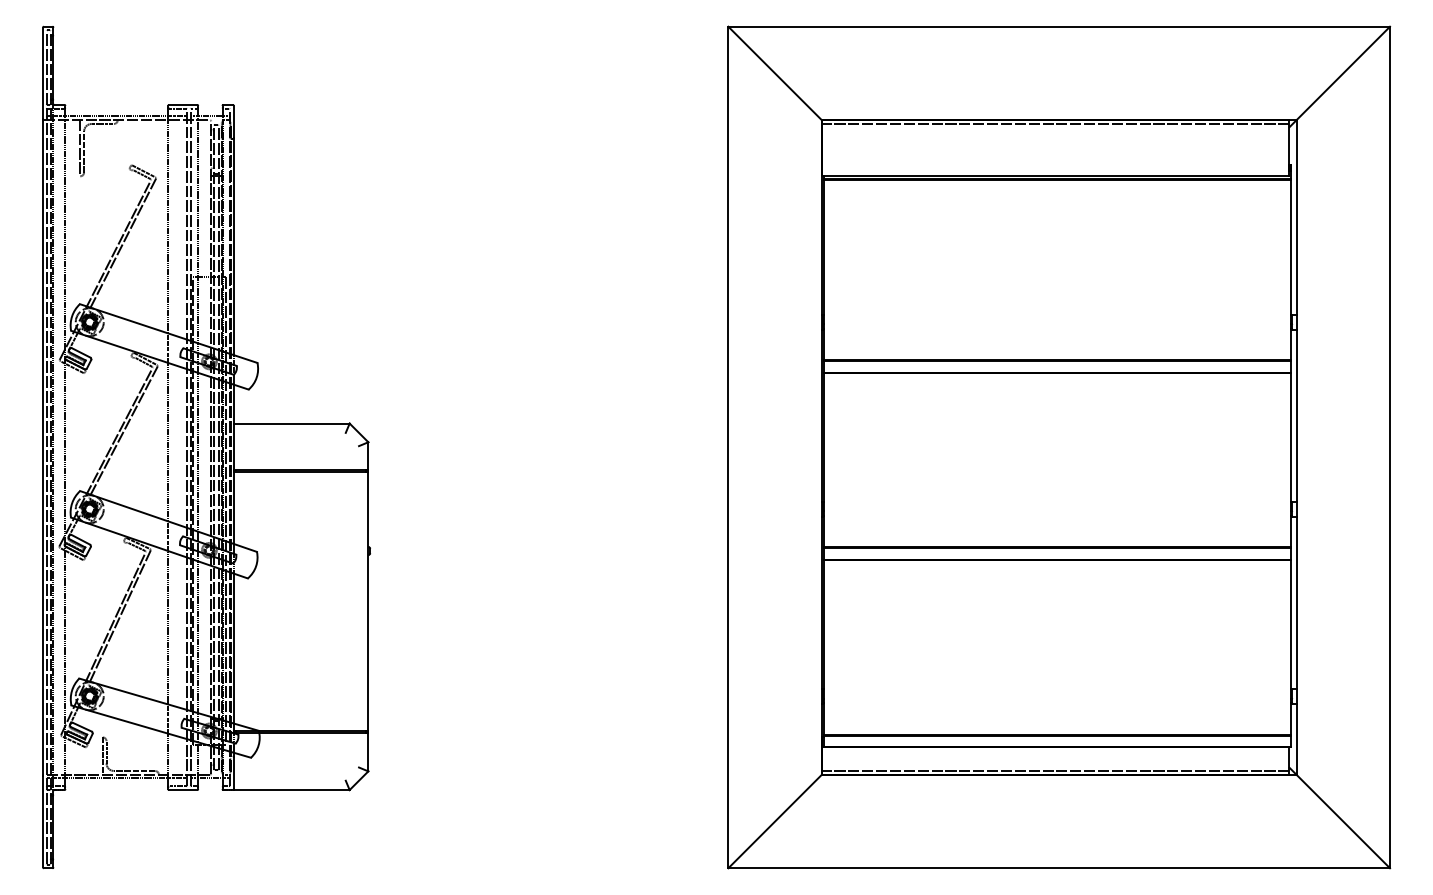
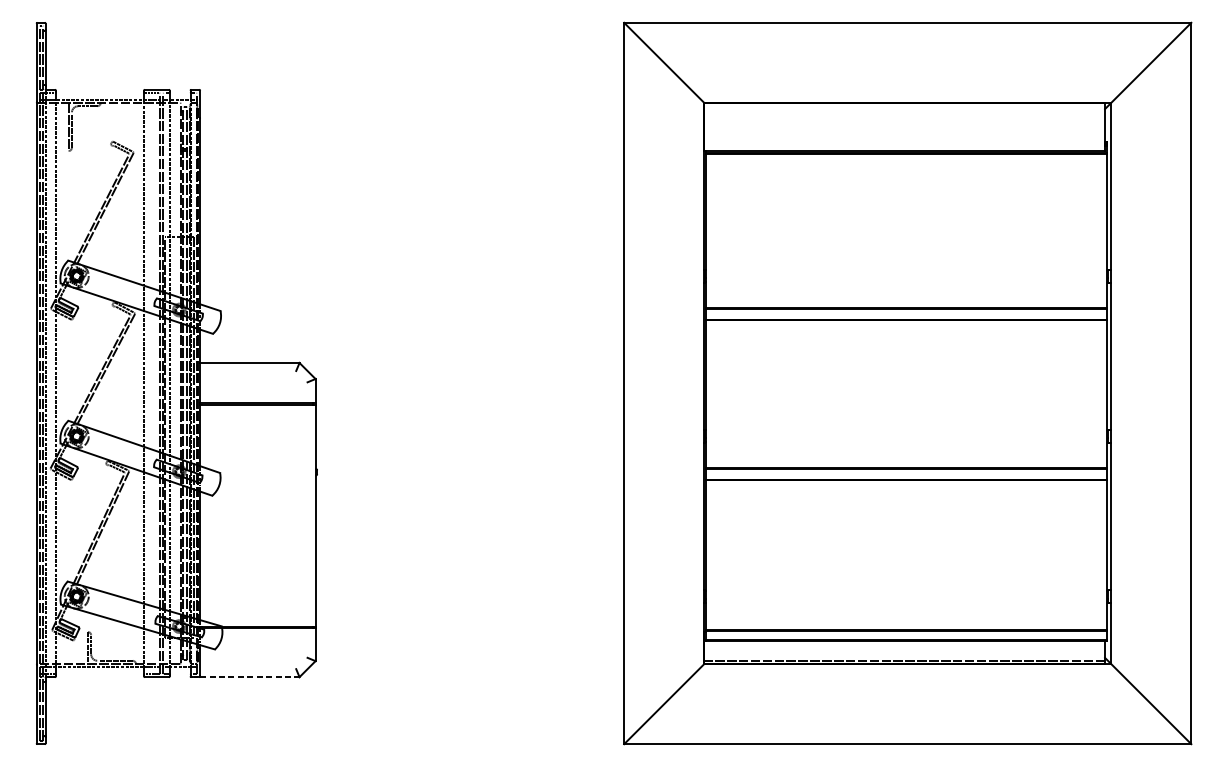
line: (1055, 123) -> (904, 105), removed
line: (291, 790) -> (249, 677), solid -> dashed

